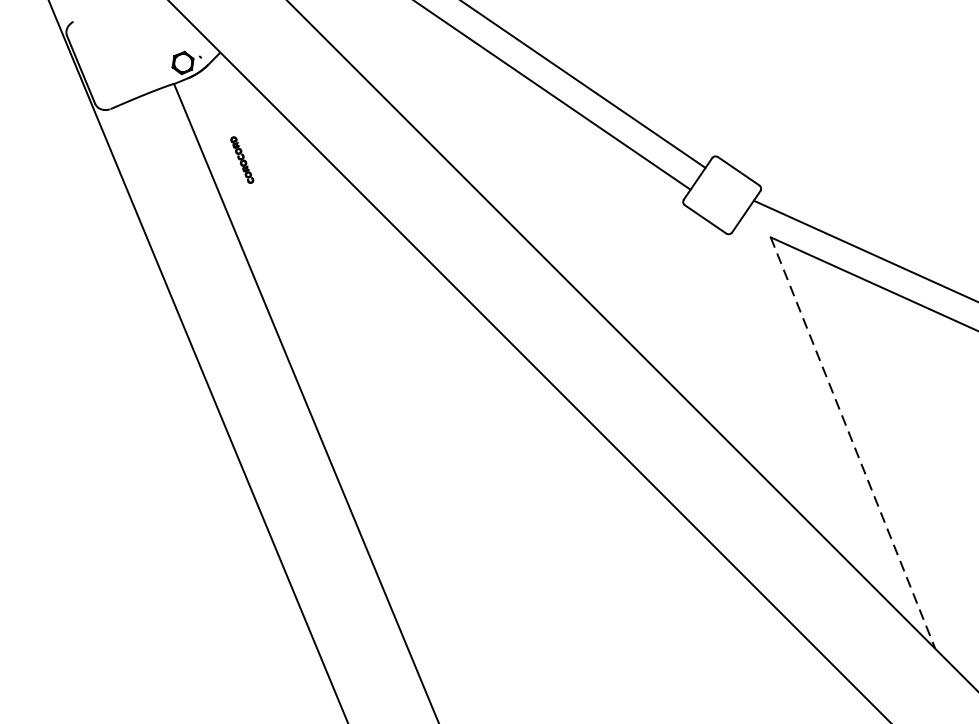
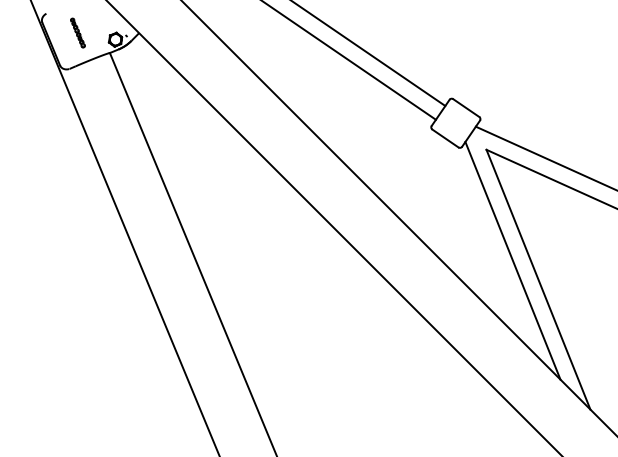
part: (241, 159) -> (77, 32), moved
line: (811, 412) -> (512, 260), added
line: (853, 442) -> (538, 279), dashed -> solid

